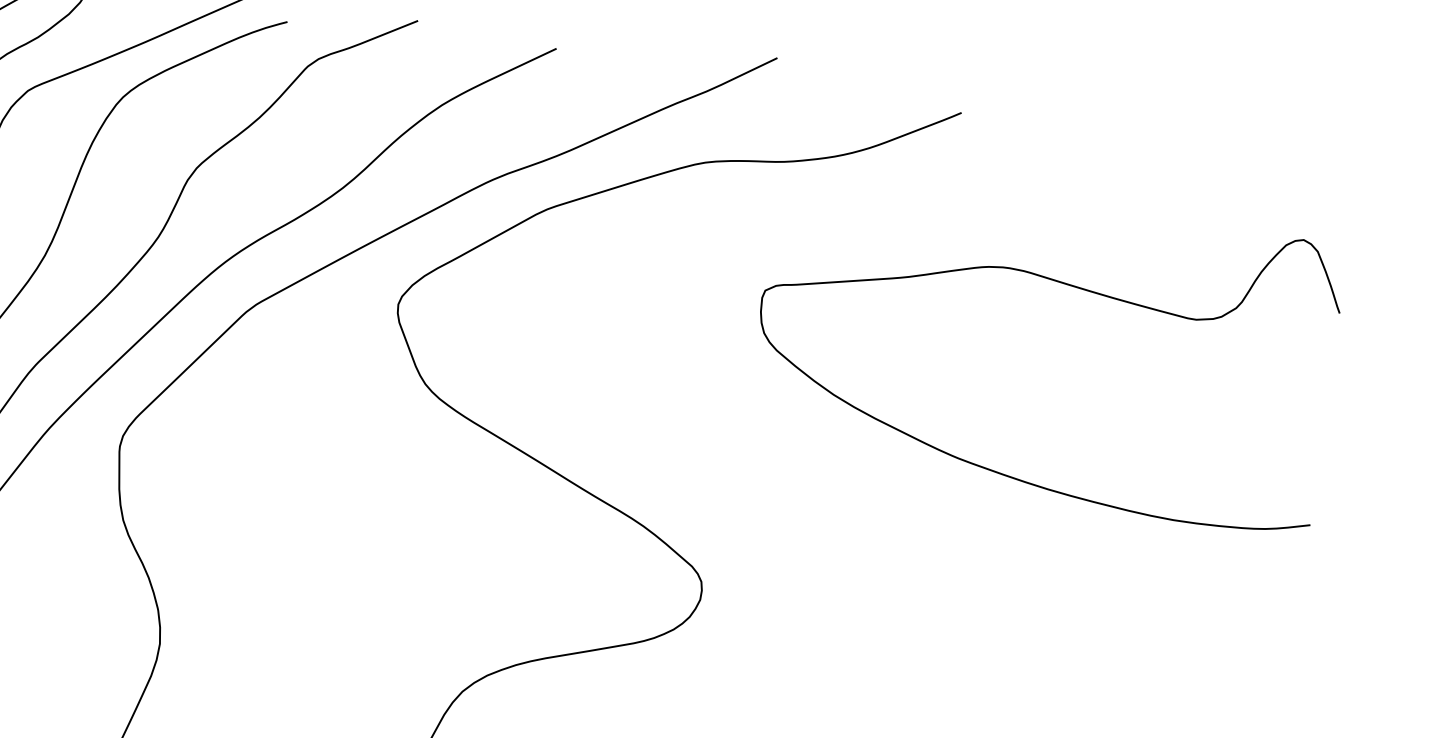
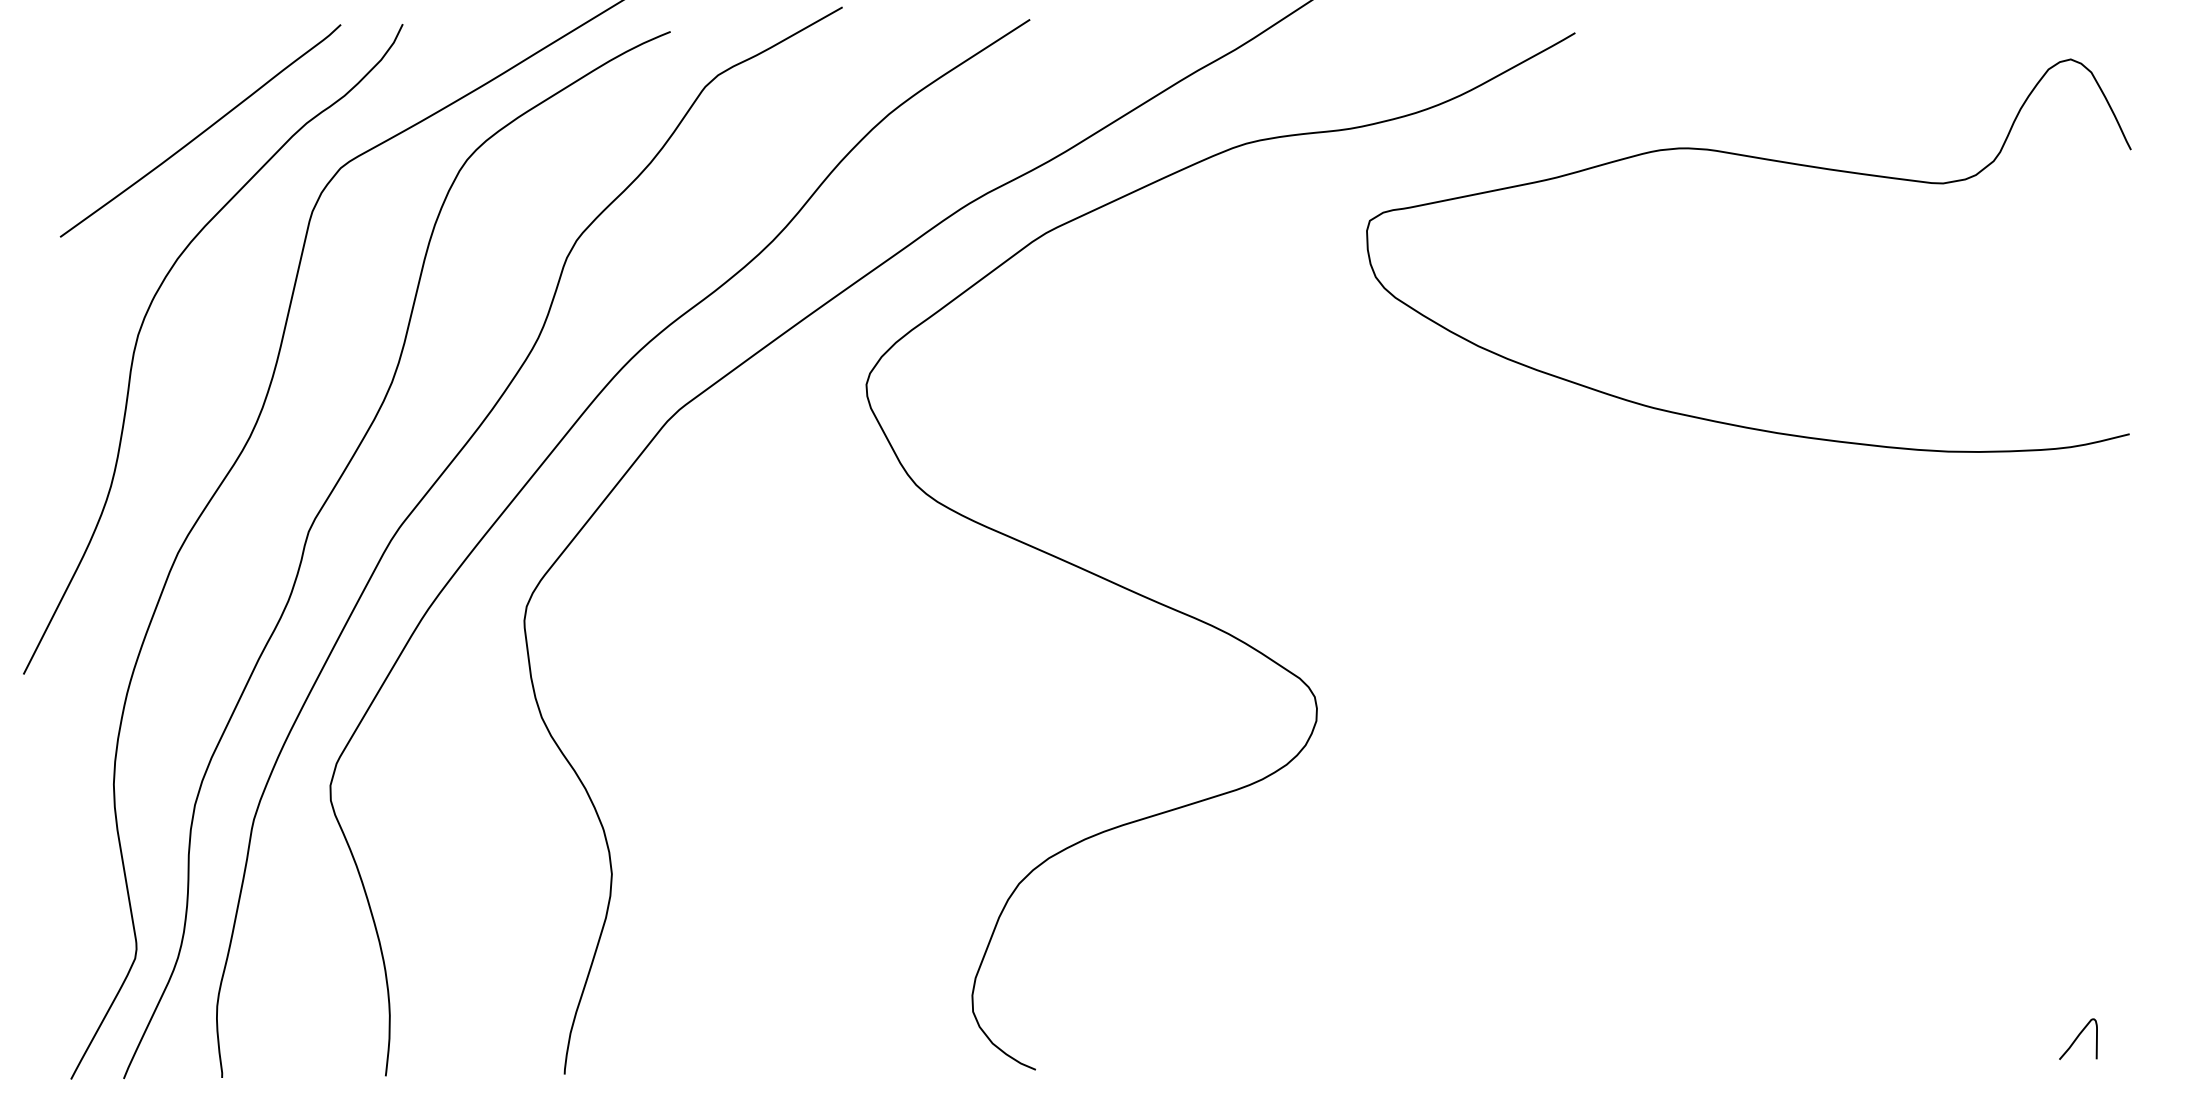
curve: (1066, 284) -> (1765, 160), moved

